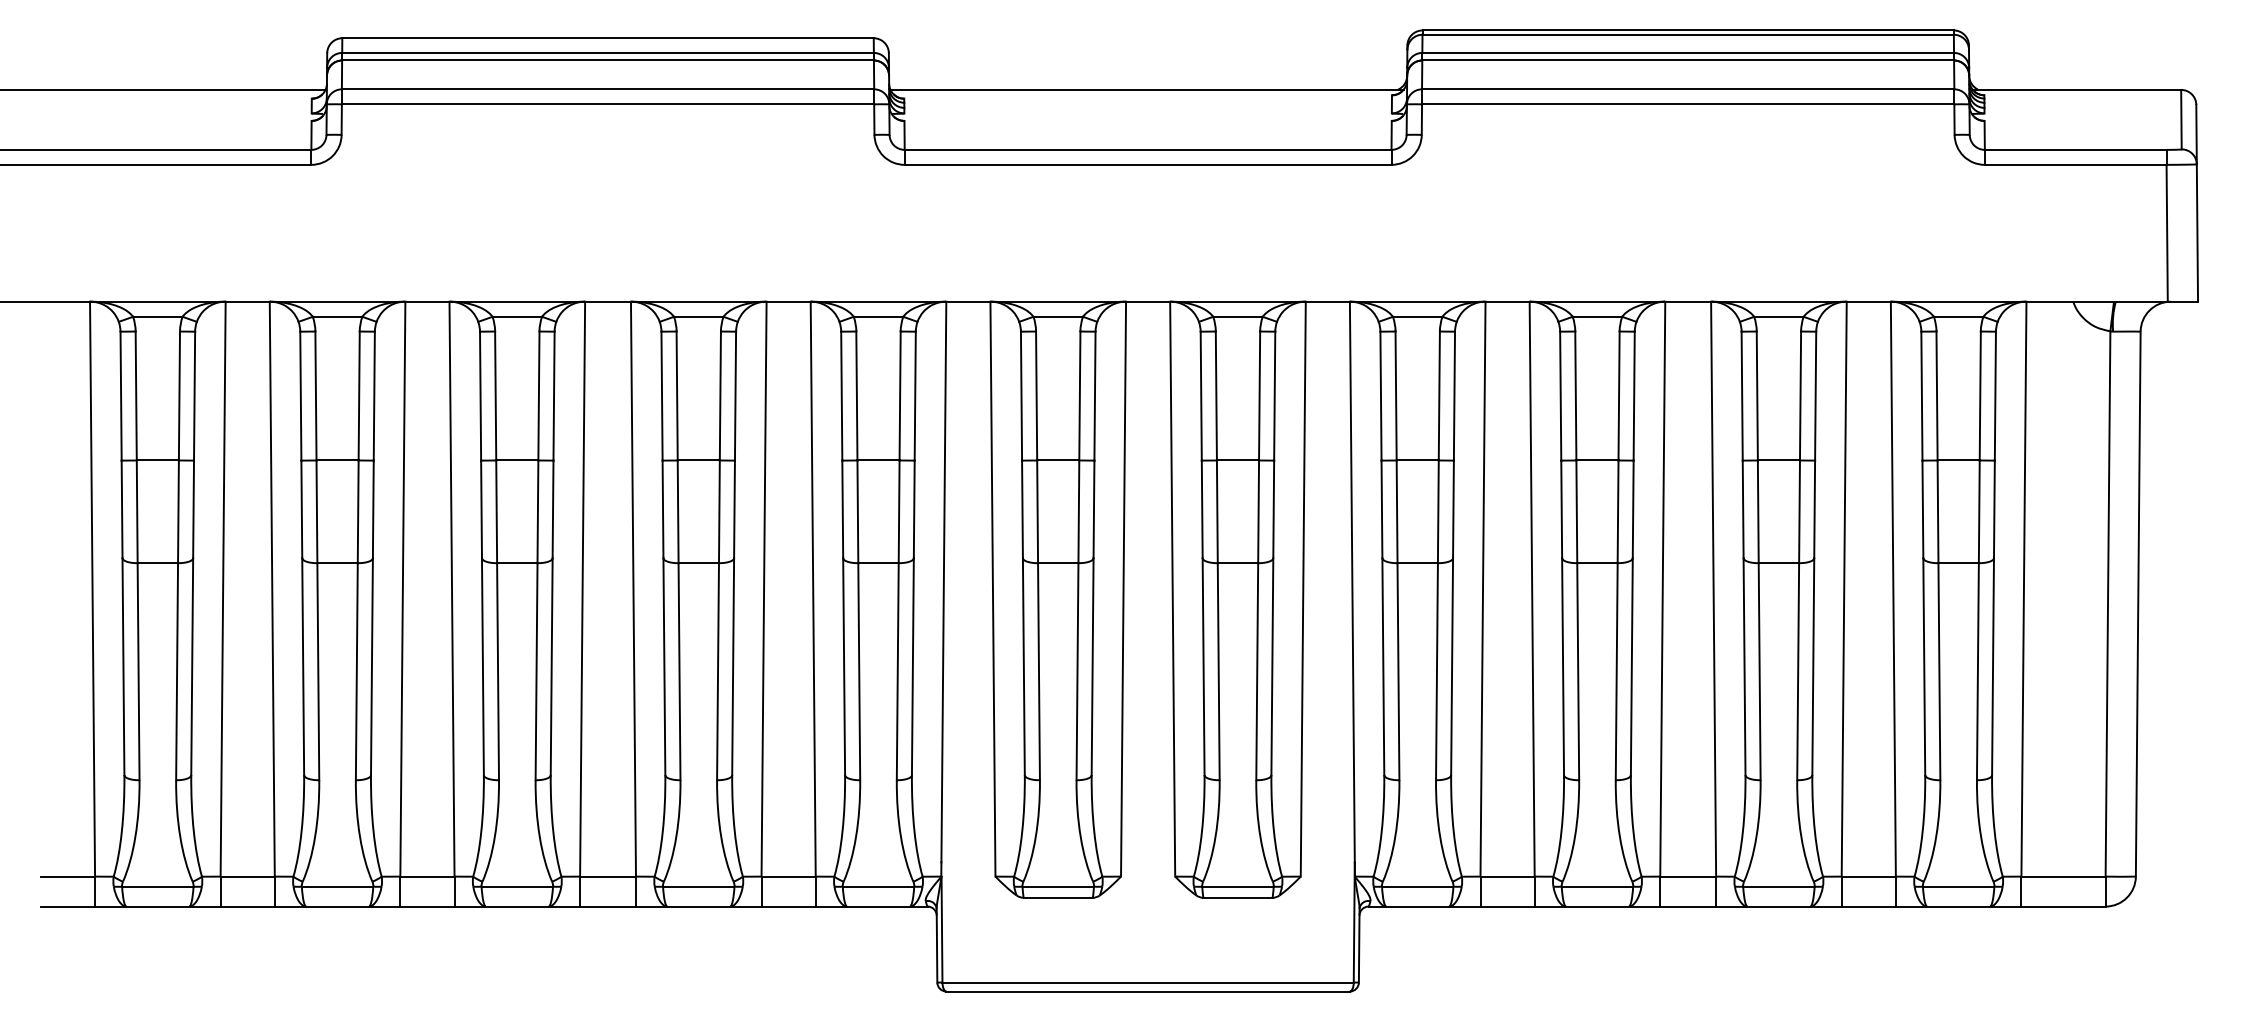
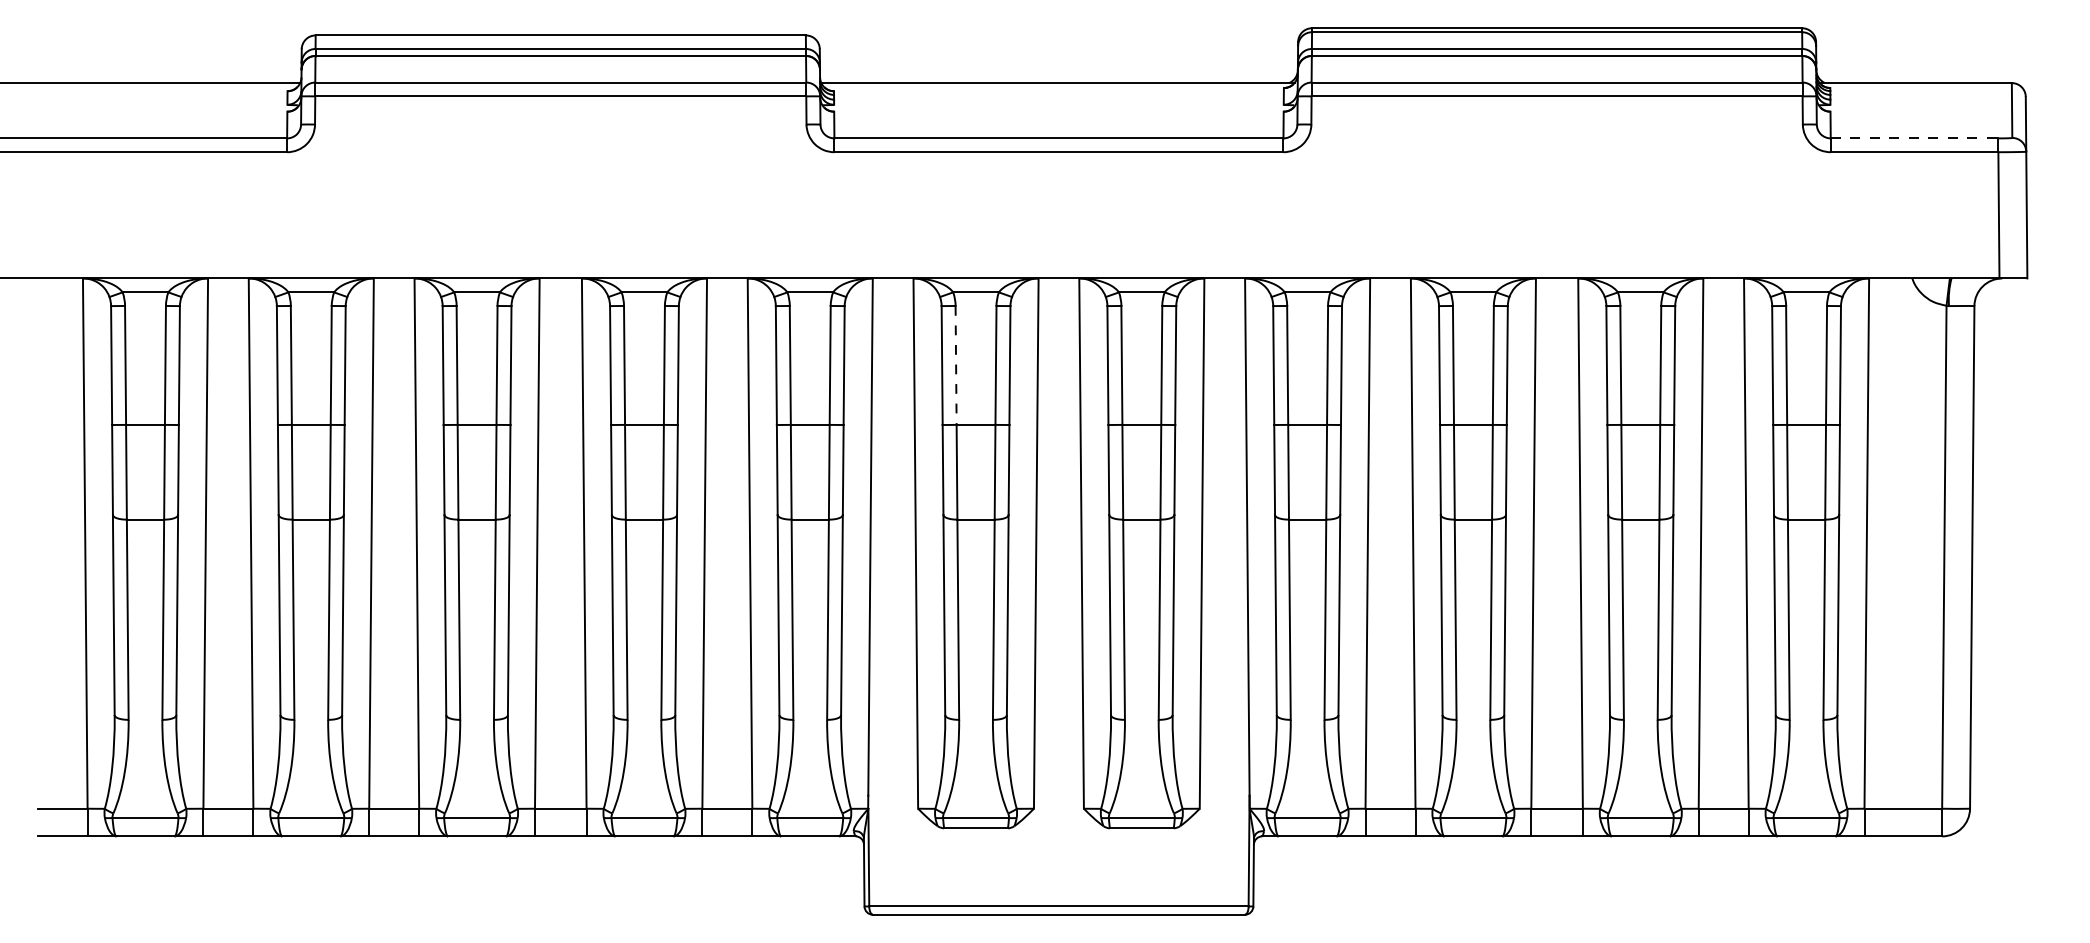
line: (2075, 149) -> (1914, 138), solid -> dashed
line: (1036, 396) -> (955, 365), solid -> dashed

